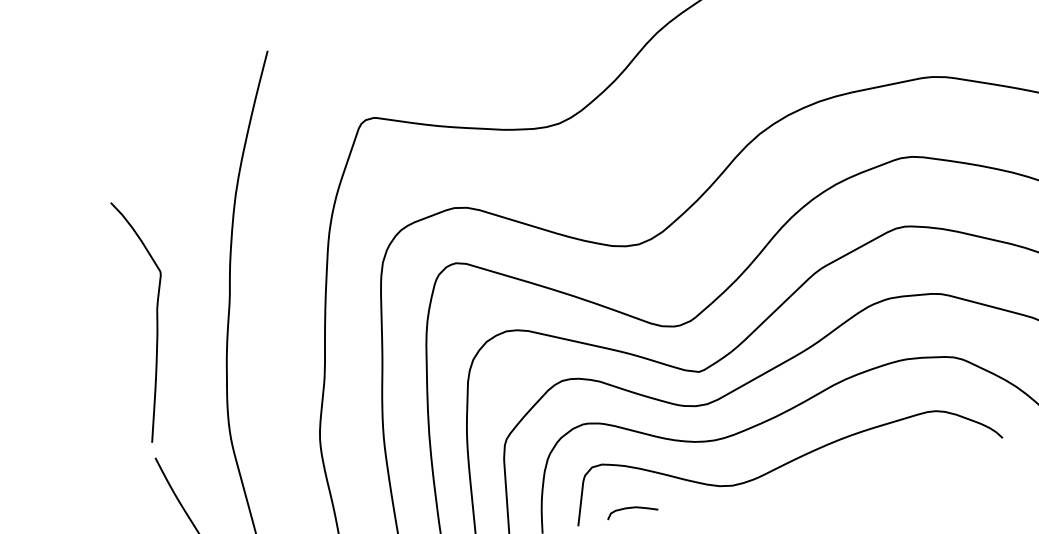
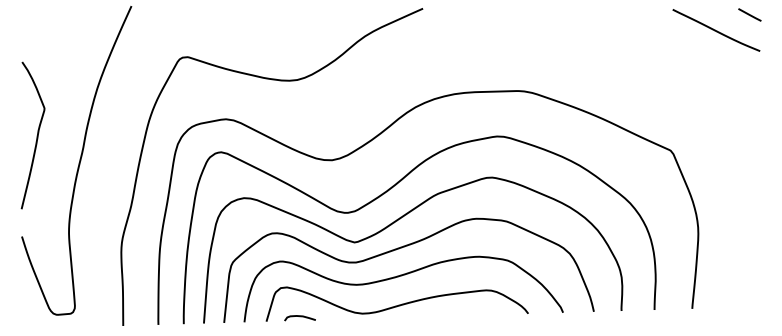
curve: (155, 318) -> (36, 135), moved

